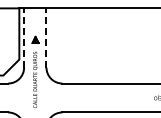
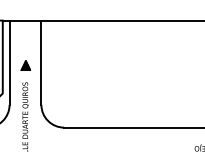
line: (24, 37) -> (10, 62), dashed -> solid
line: (46, 37) -> (41, 62), dashed -> solid

